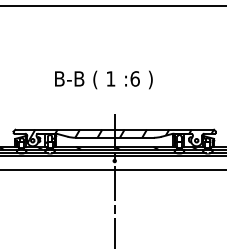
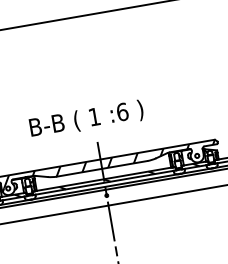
text: (103, 79) -> (86, 119), moved

